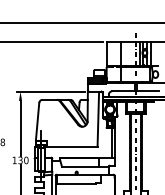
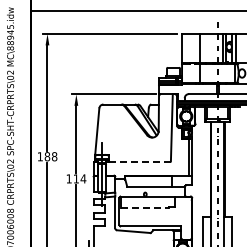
line: (71, 147) -> (138, 162), solid -> dashed
text: (23, 160) -> (79, 178), 130 -> 114
line: (76, 184) -> (145, 208), solid -> dashed

